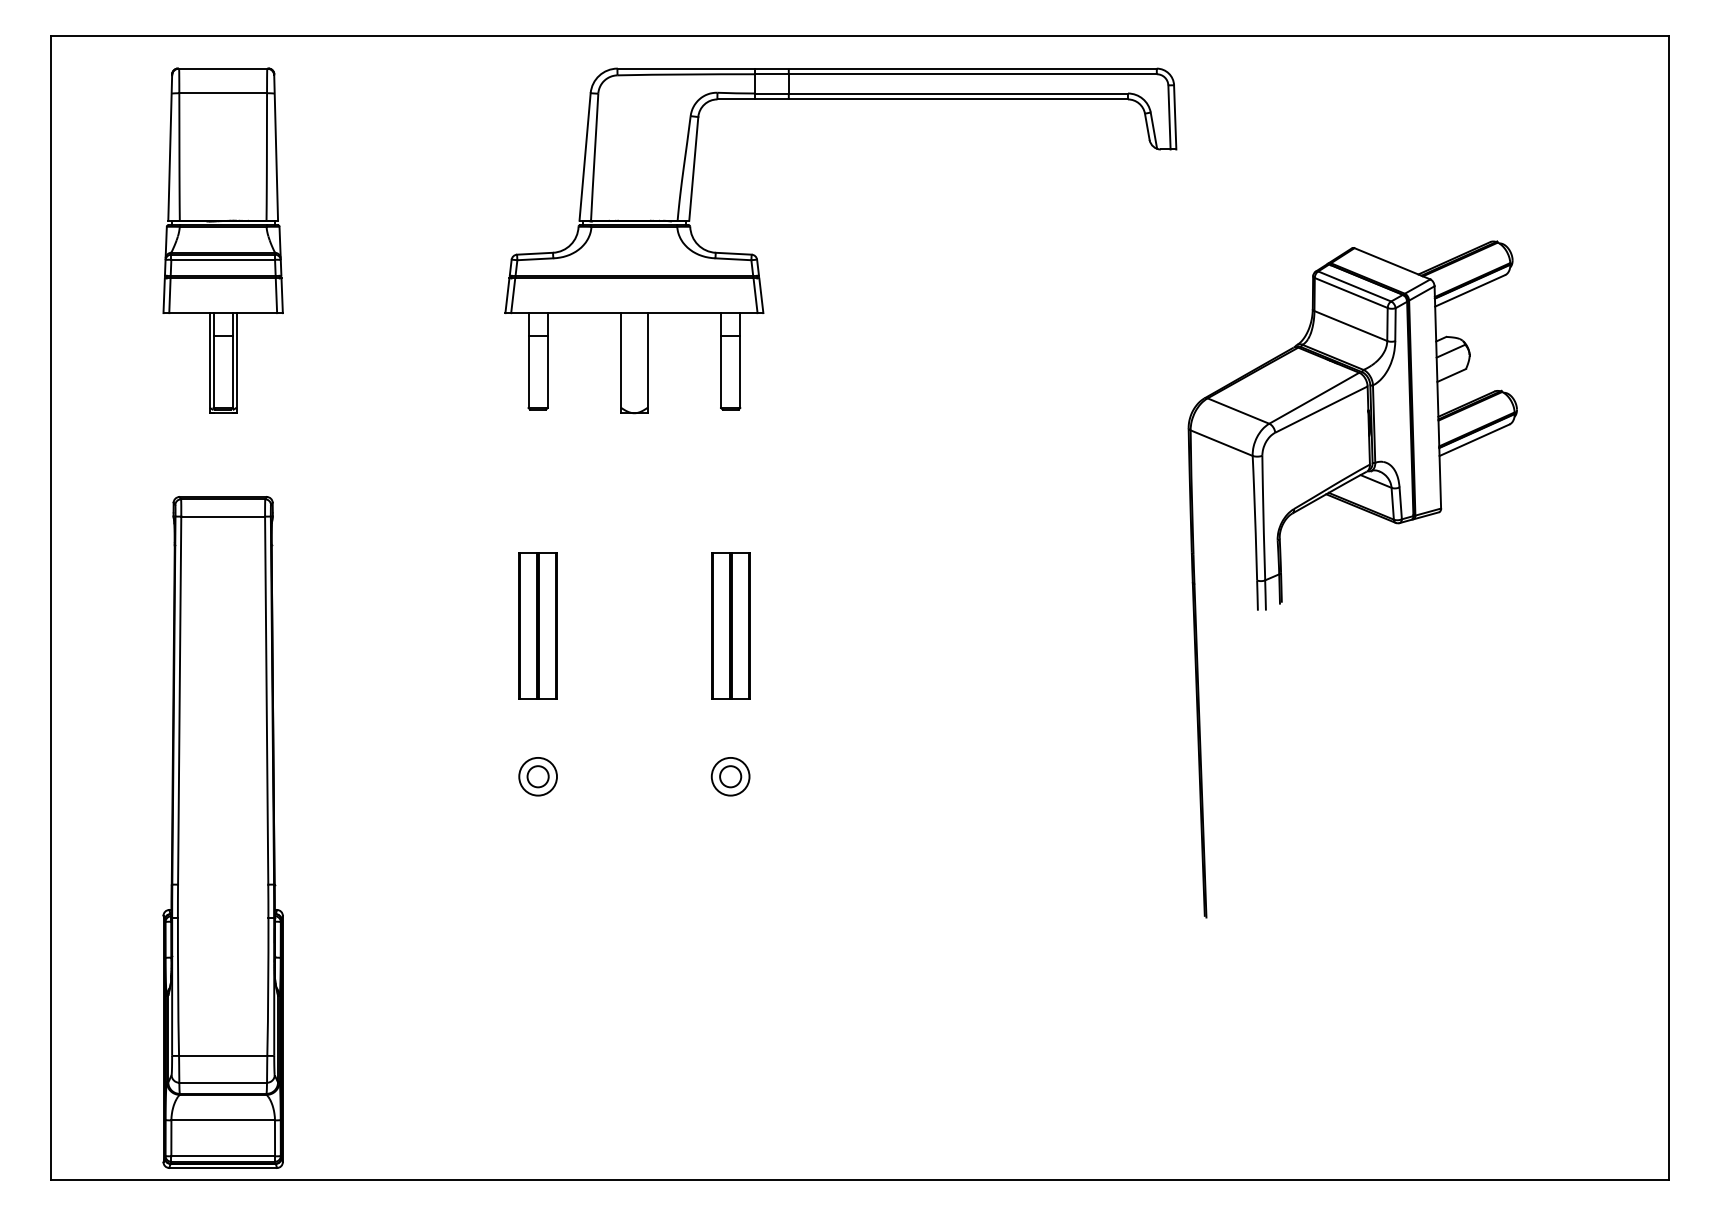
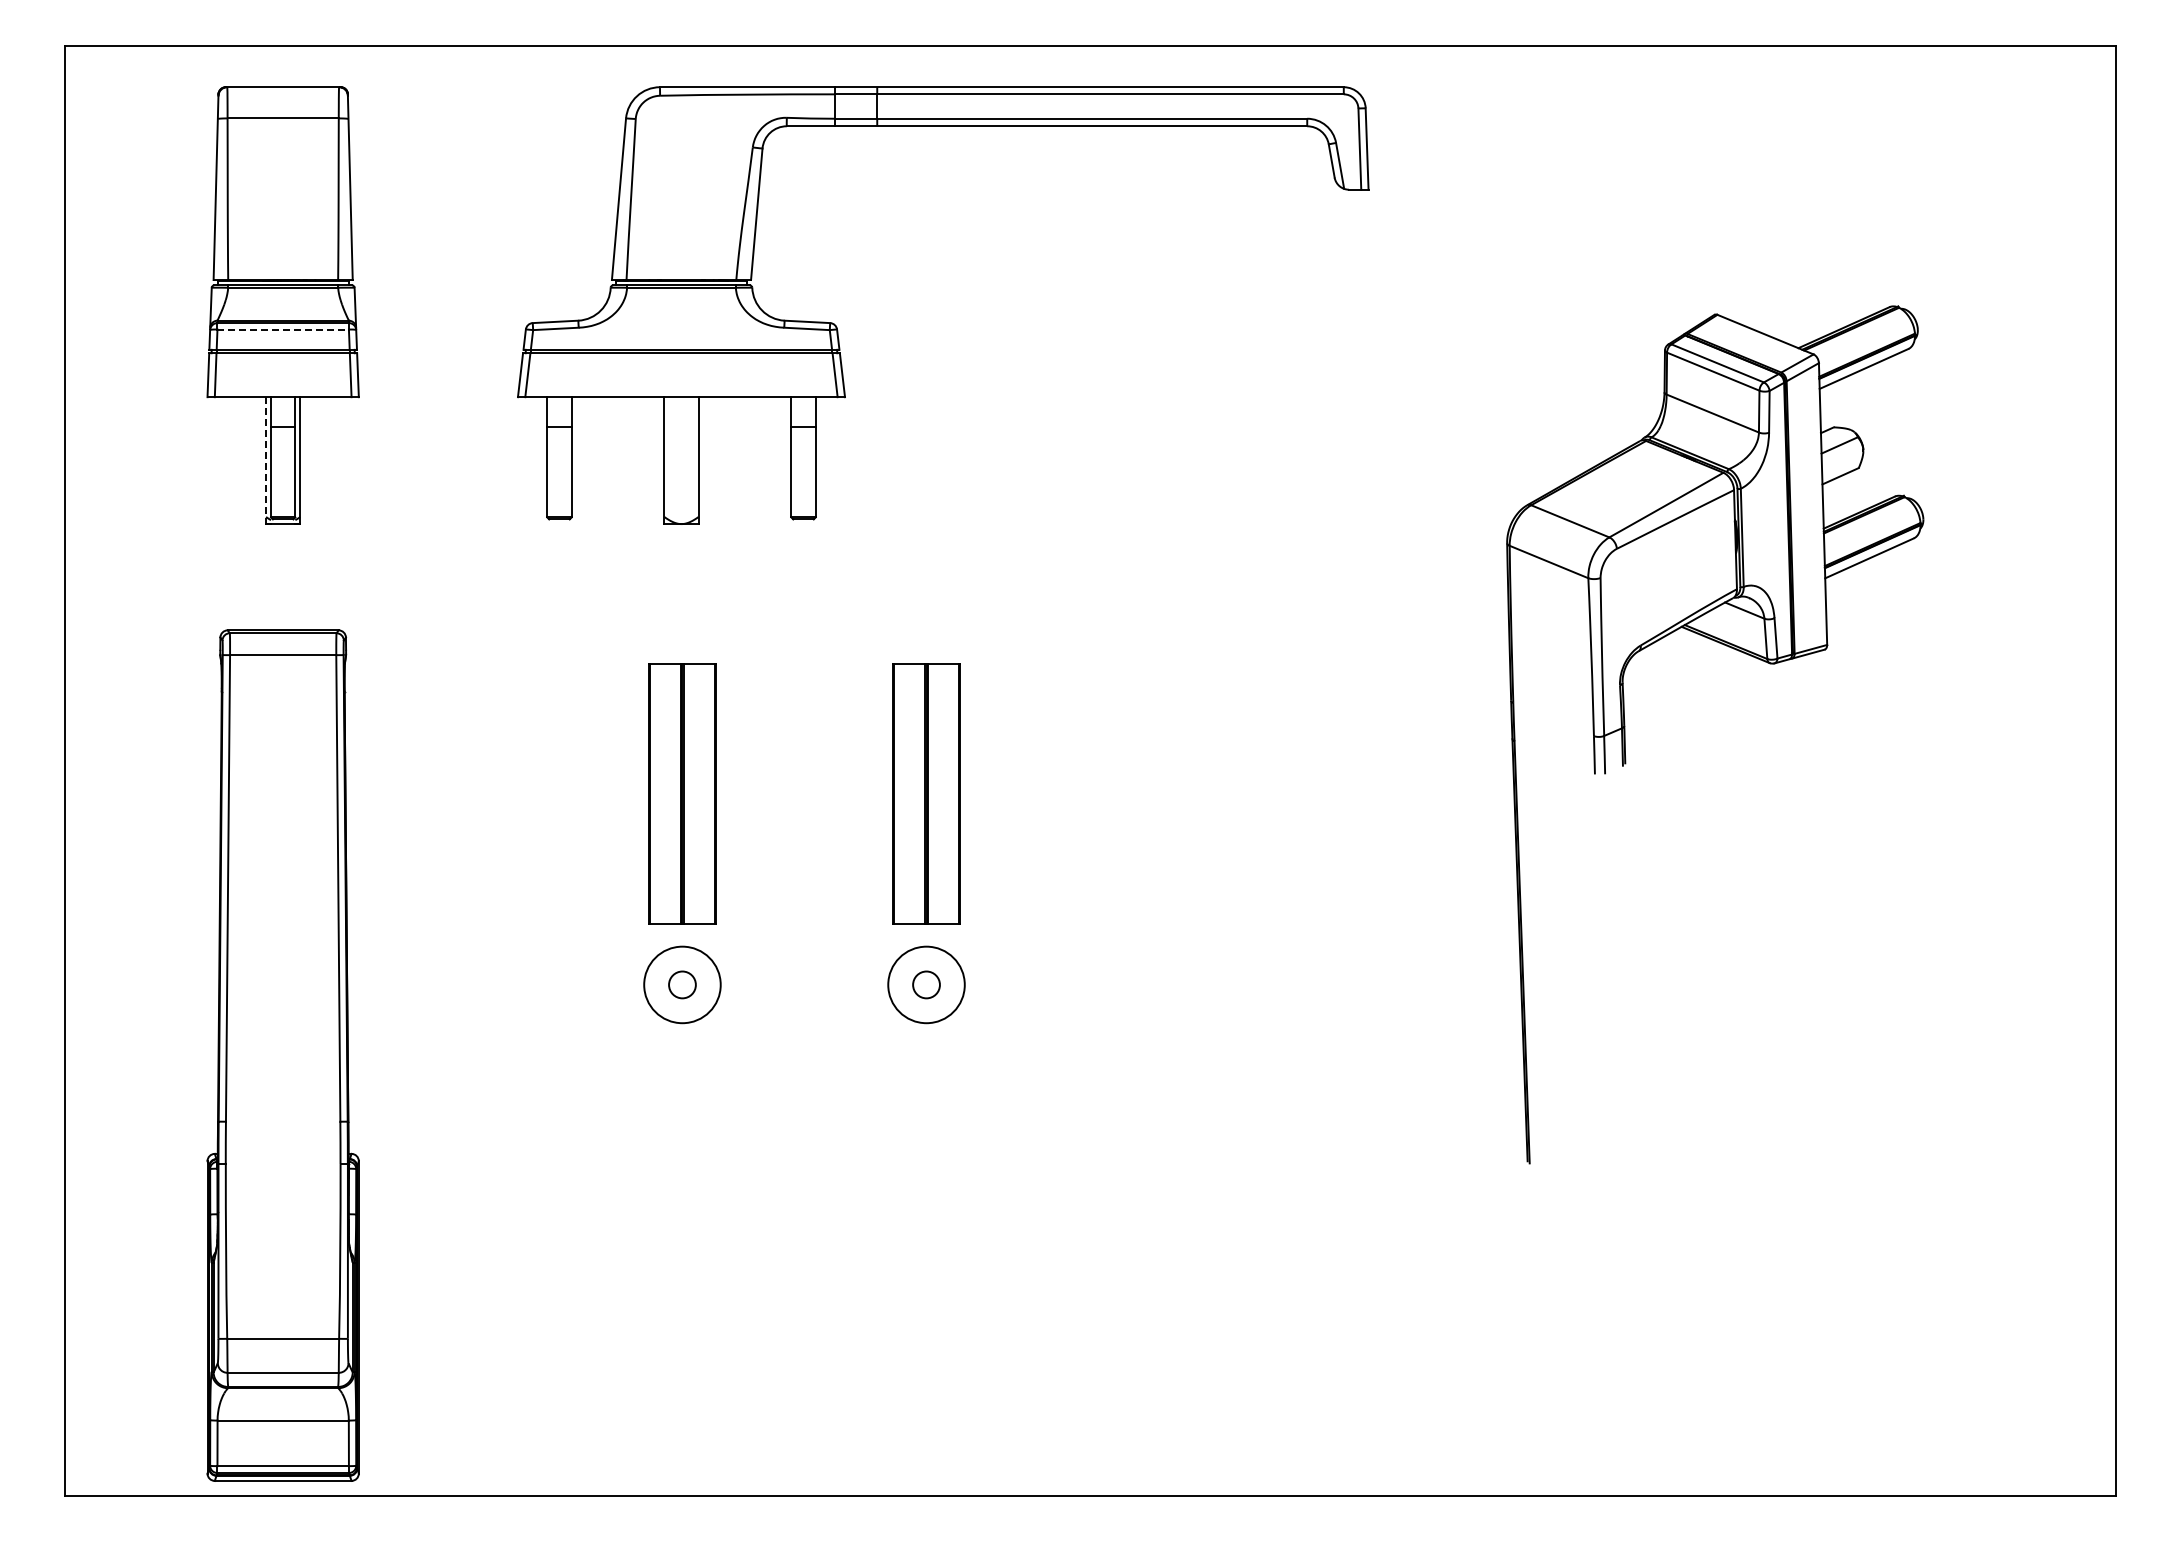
line: (223, 259) -> (283, 329), solid -> dashed
part: (758, 260) -> (838, 330), moved
line: (210, 363) -> (266, 461), solid -> dashed
part: (538, 625) -> (682, 793), size x1.4
part: (730, 625) -> (926, 793), size x1.4
circle: (538, 776) -> (682, 984), size x1.6
circle: (730, 776) -> (926, 984), size x1.6

